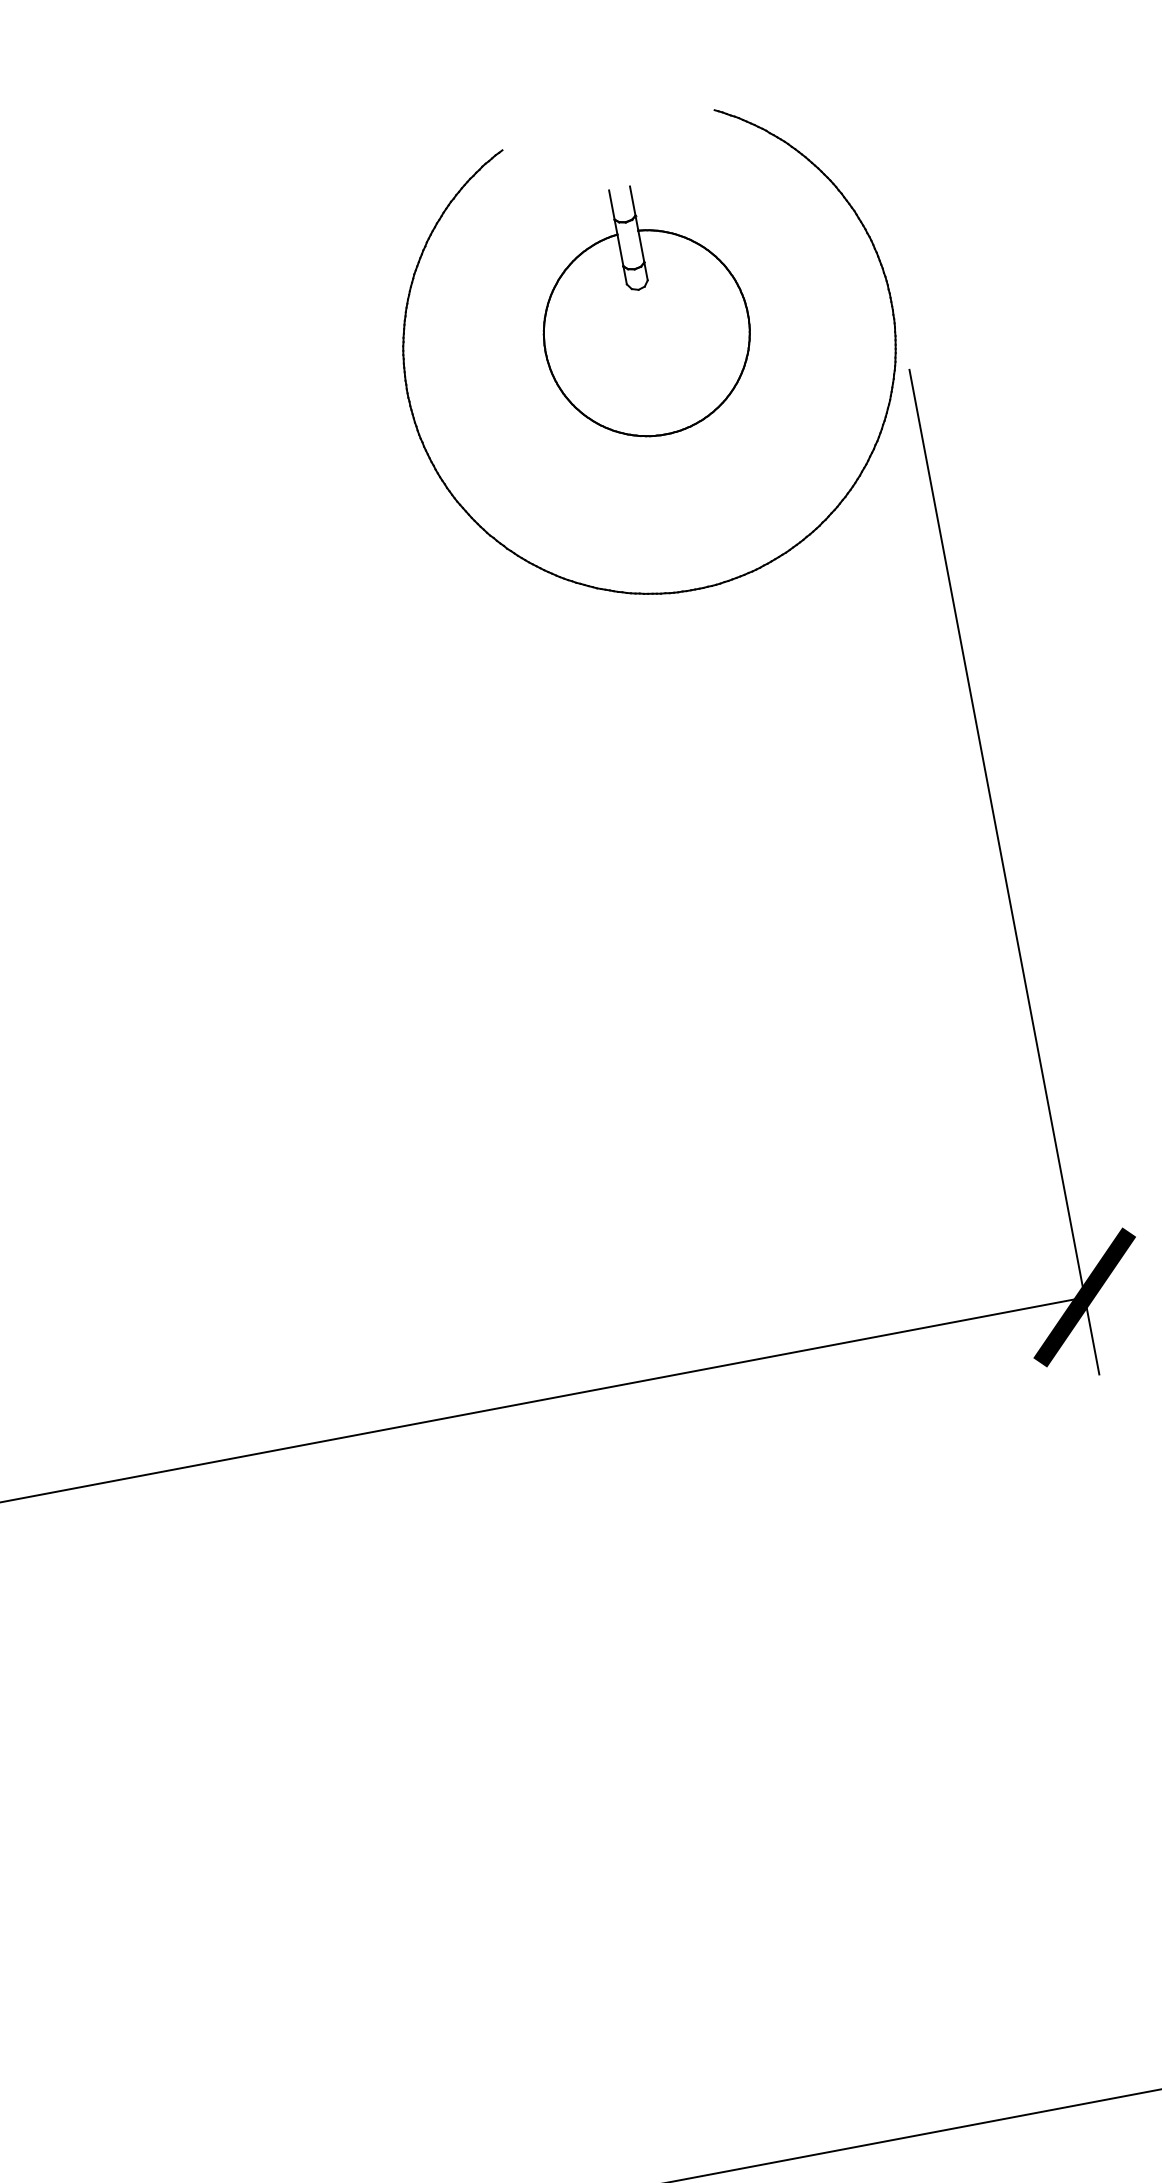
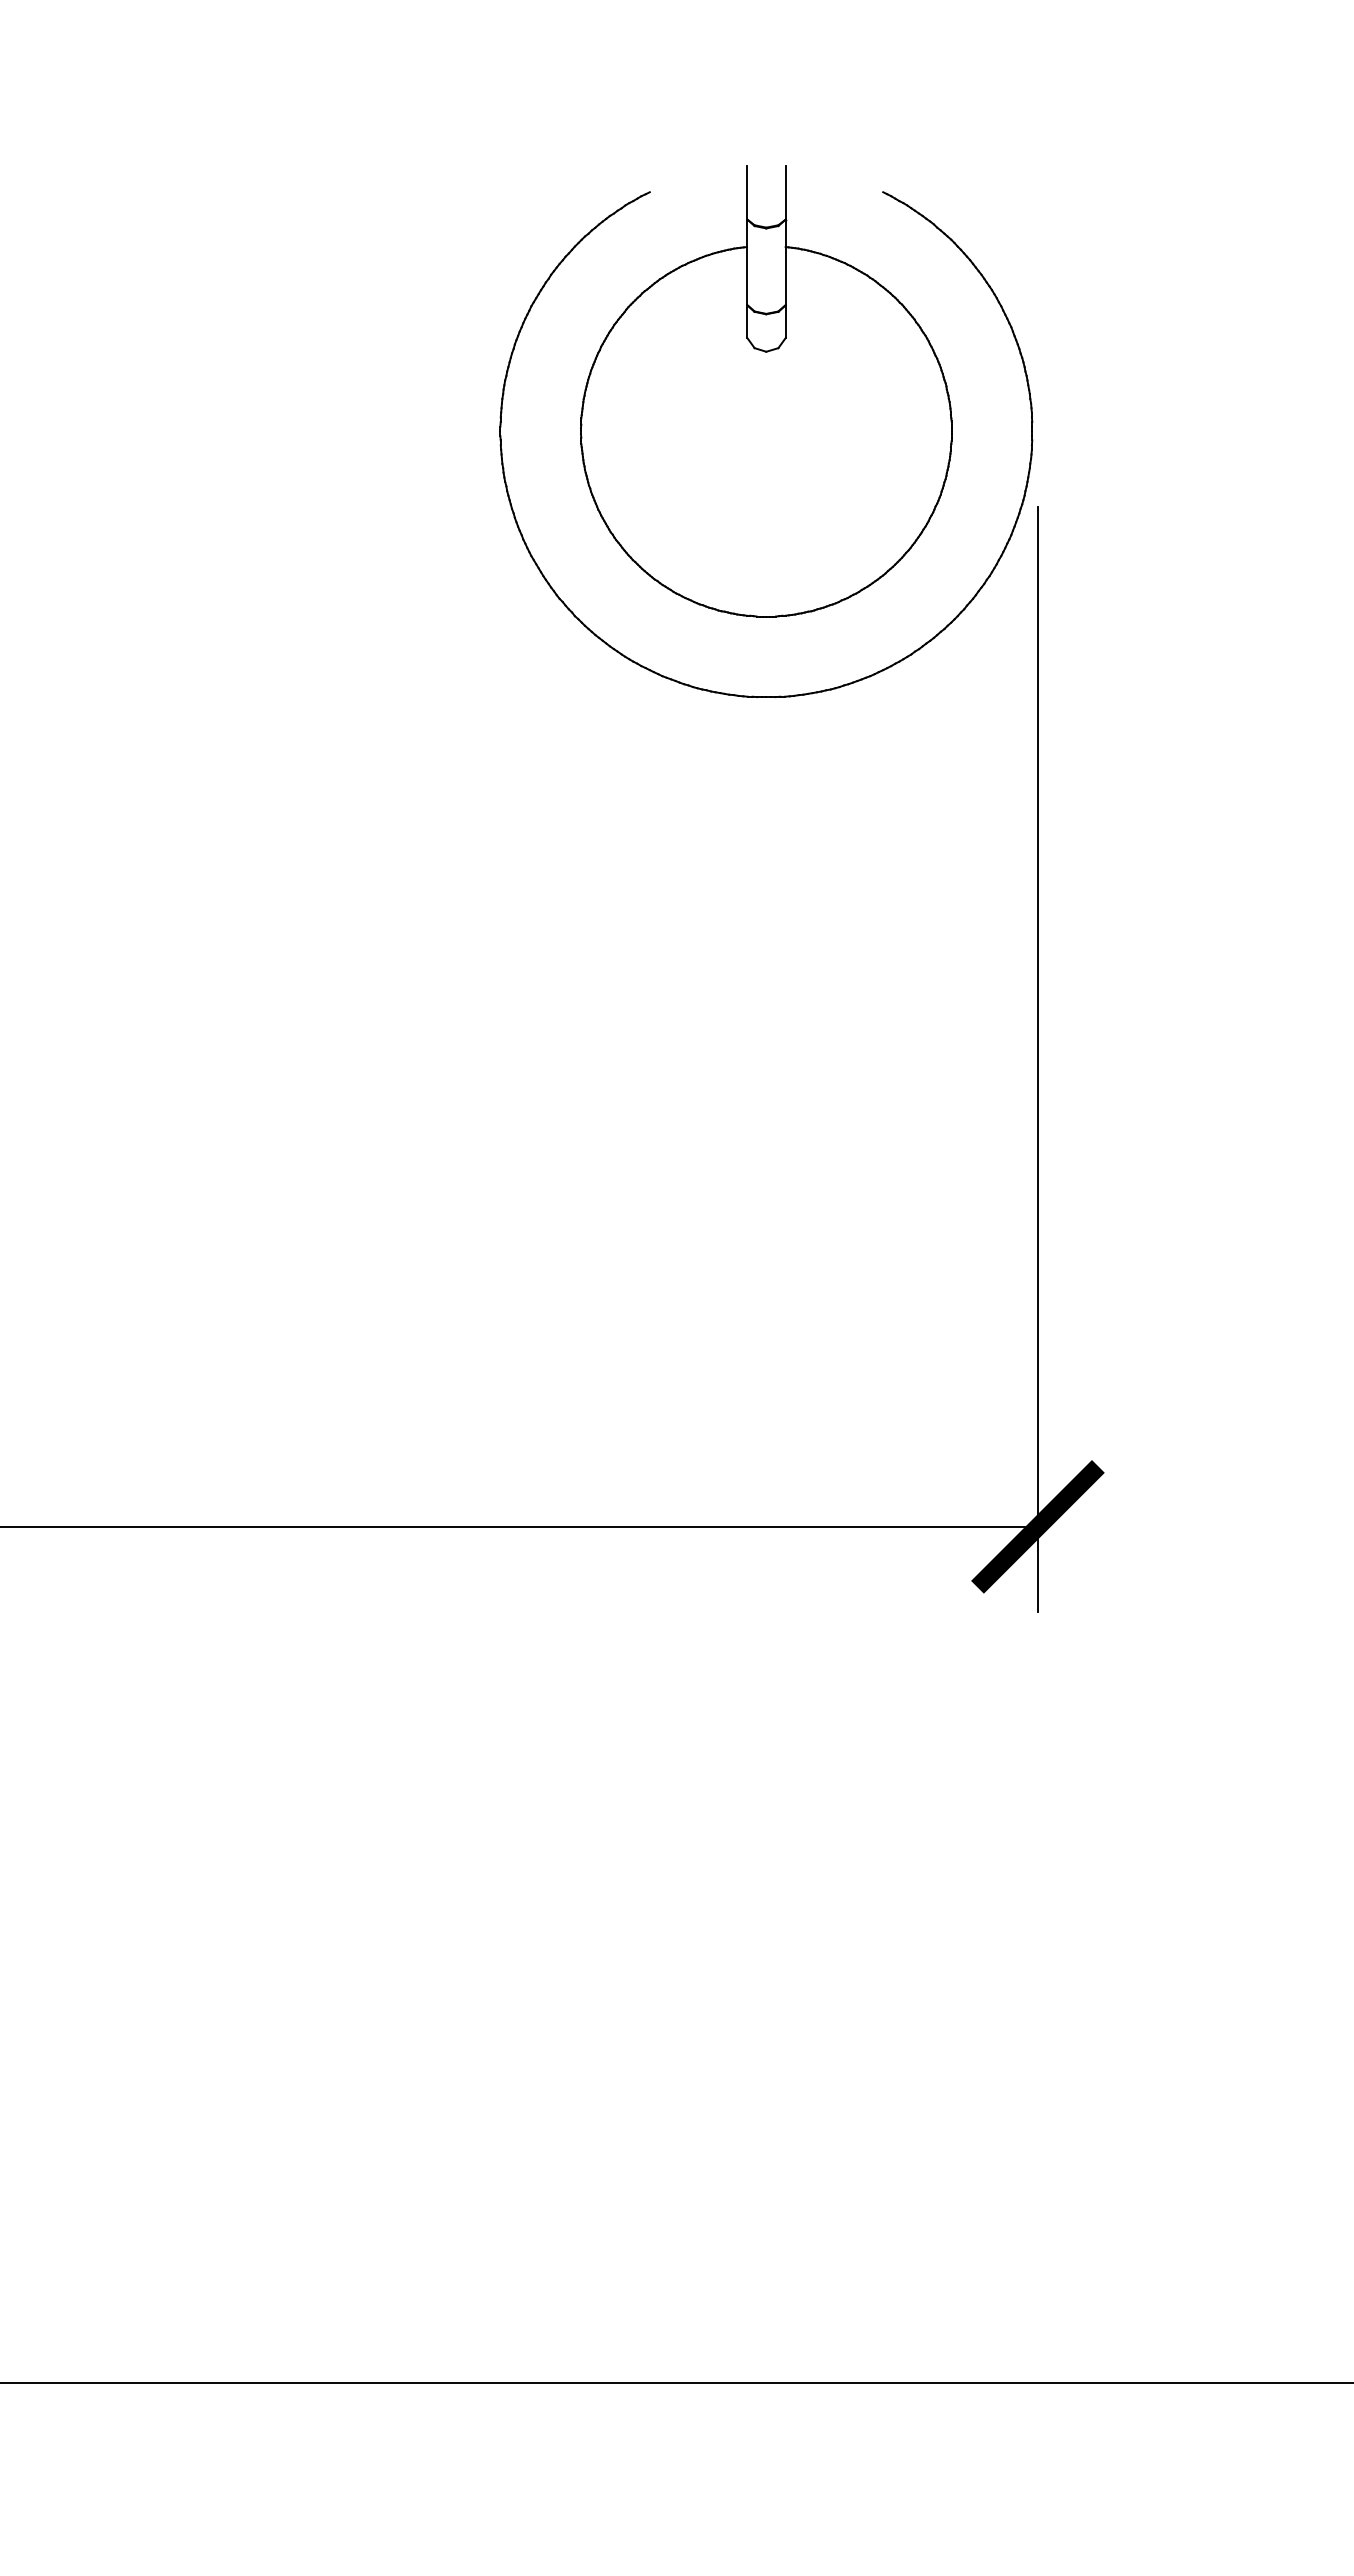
part: (642, 311) -> (766, 391), size x1.67

